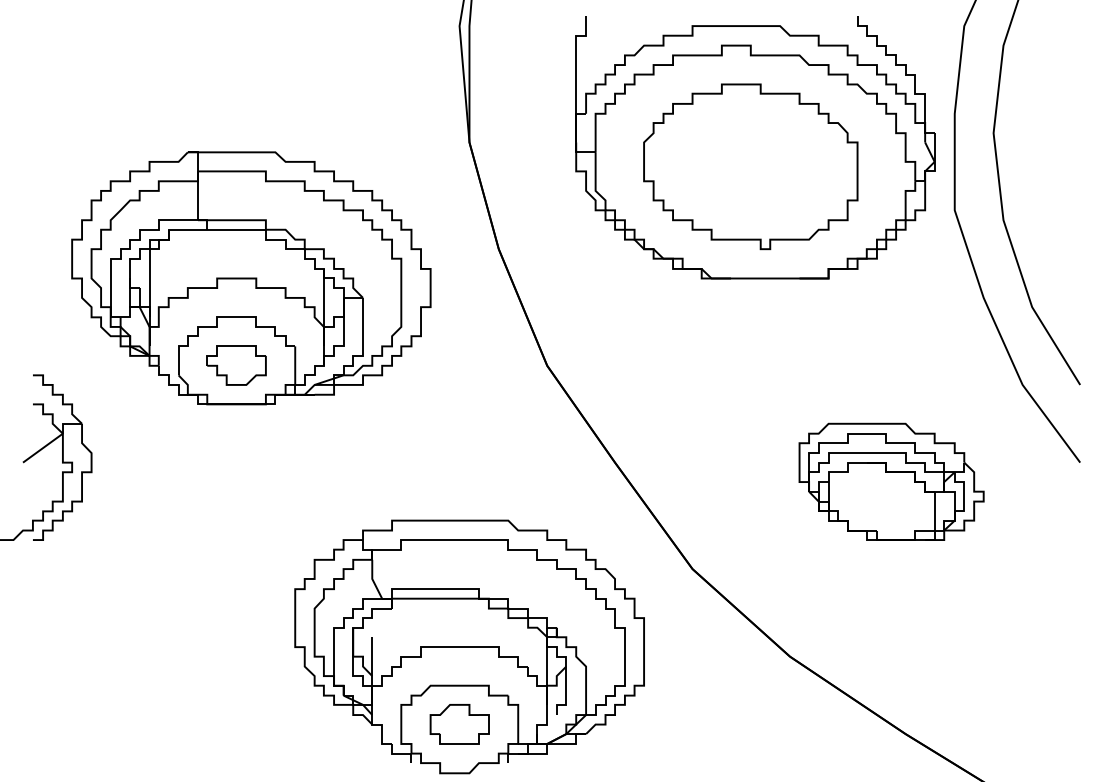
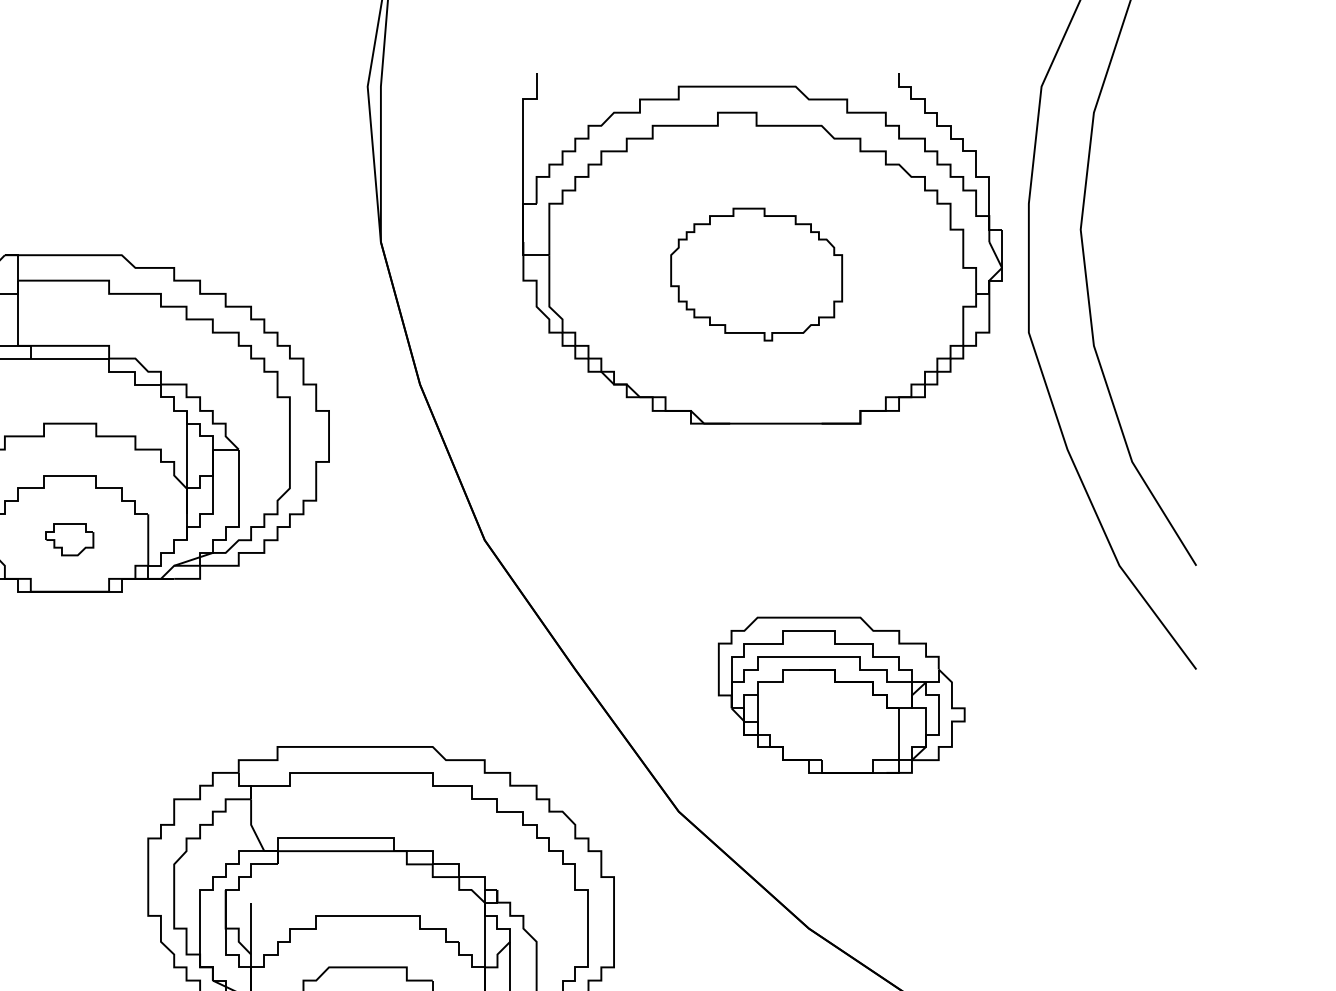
part: (750, 166) -> (756, 274), size x0.6
part: (236, 365) -> (69, 539), size x0.6
part: (891, 481) -> (841, 694), moved

